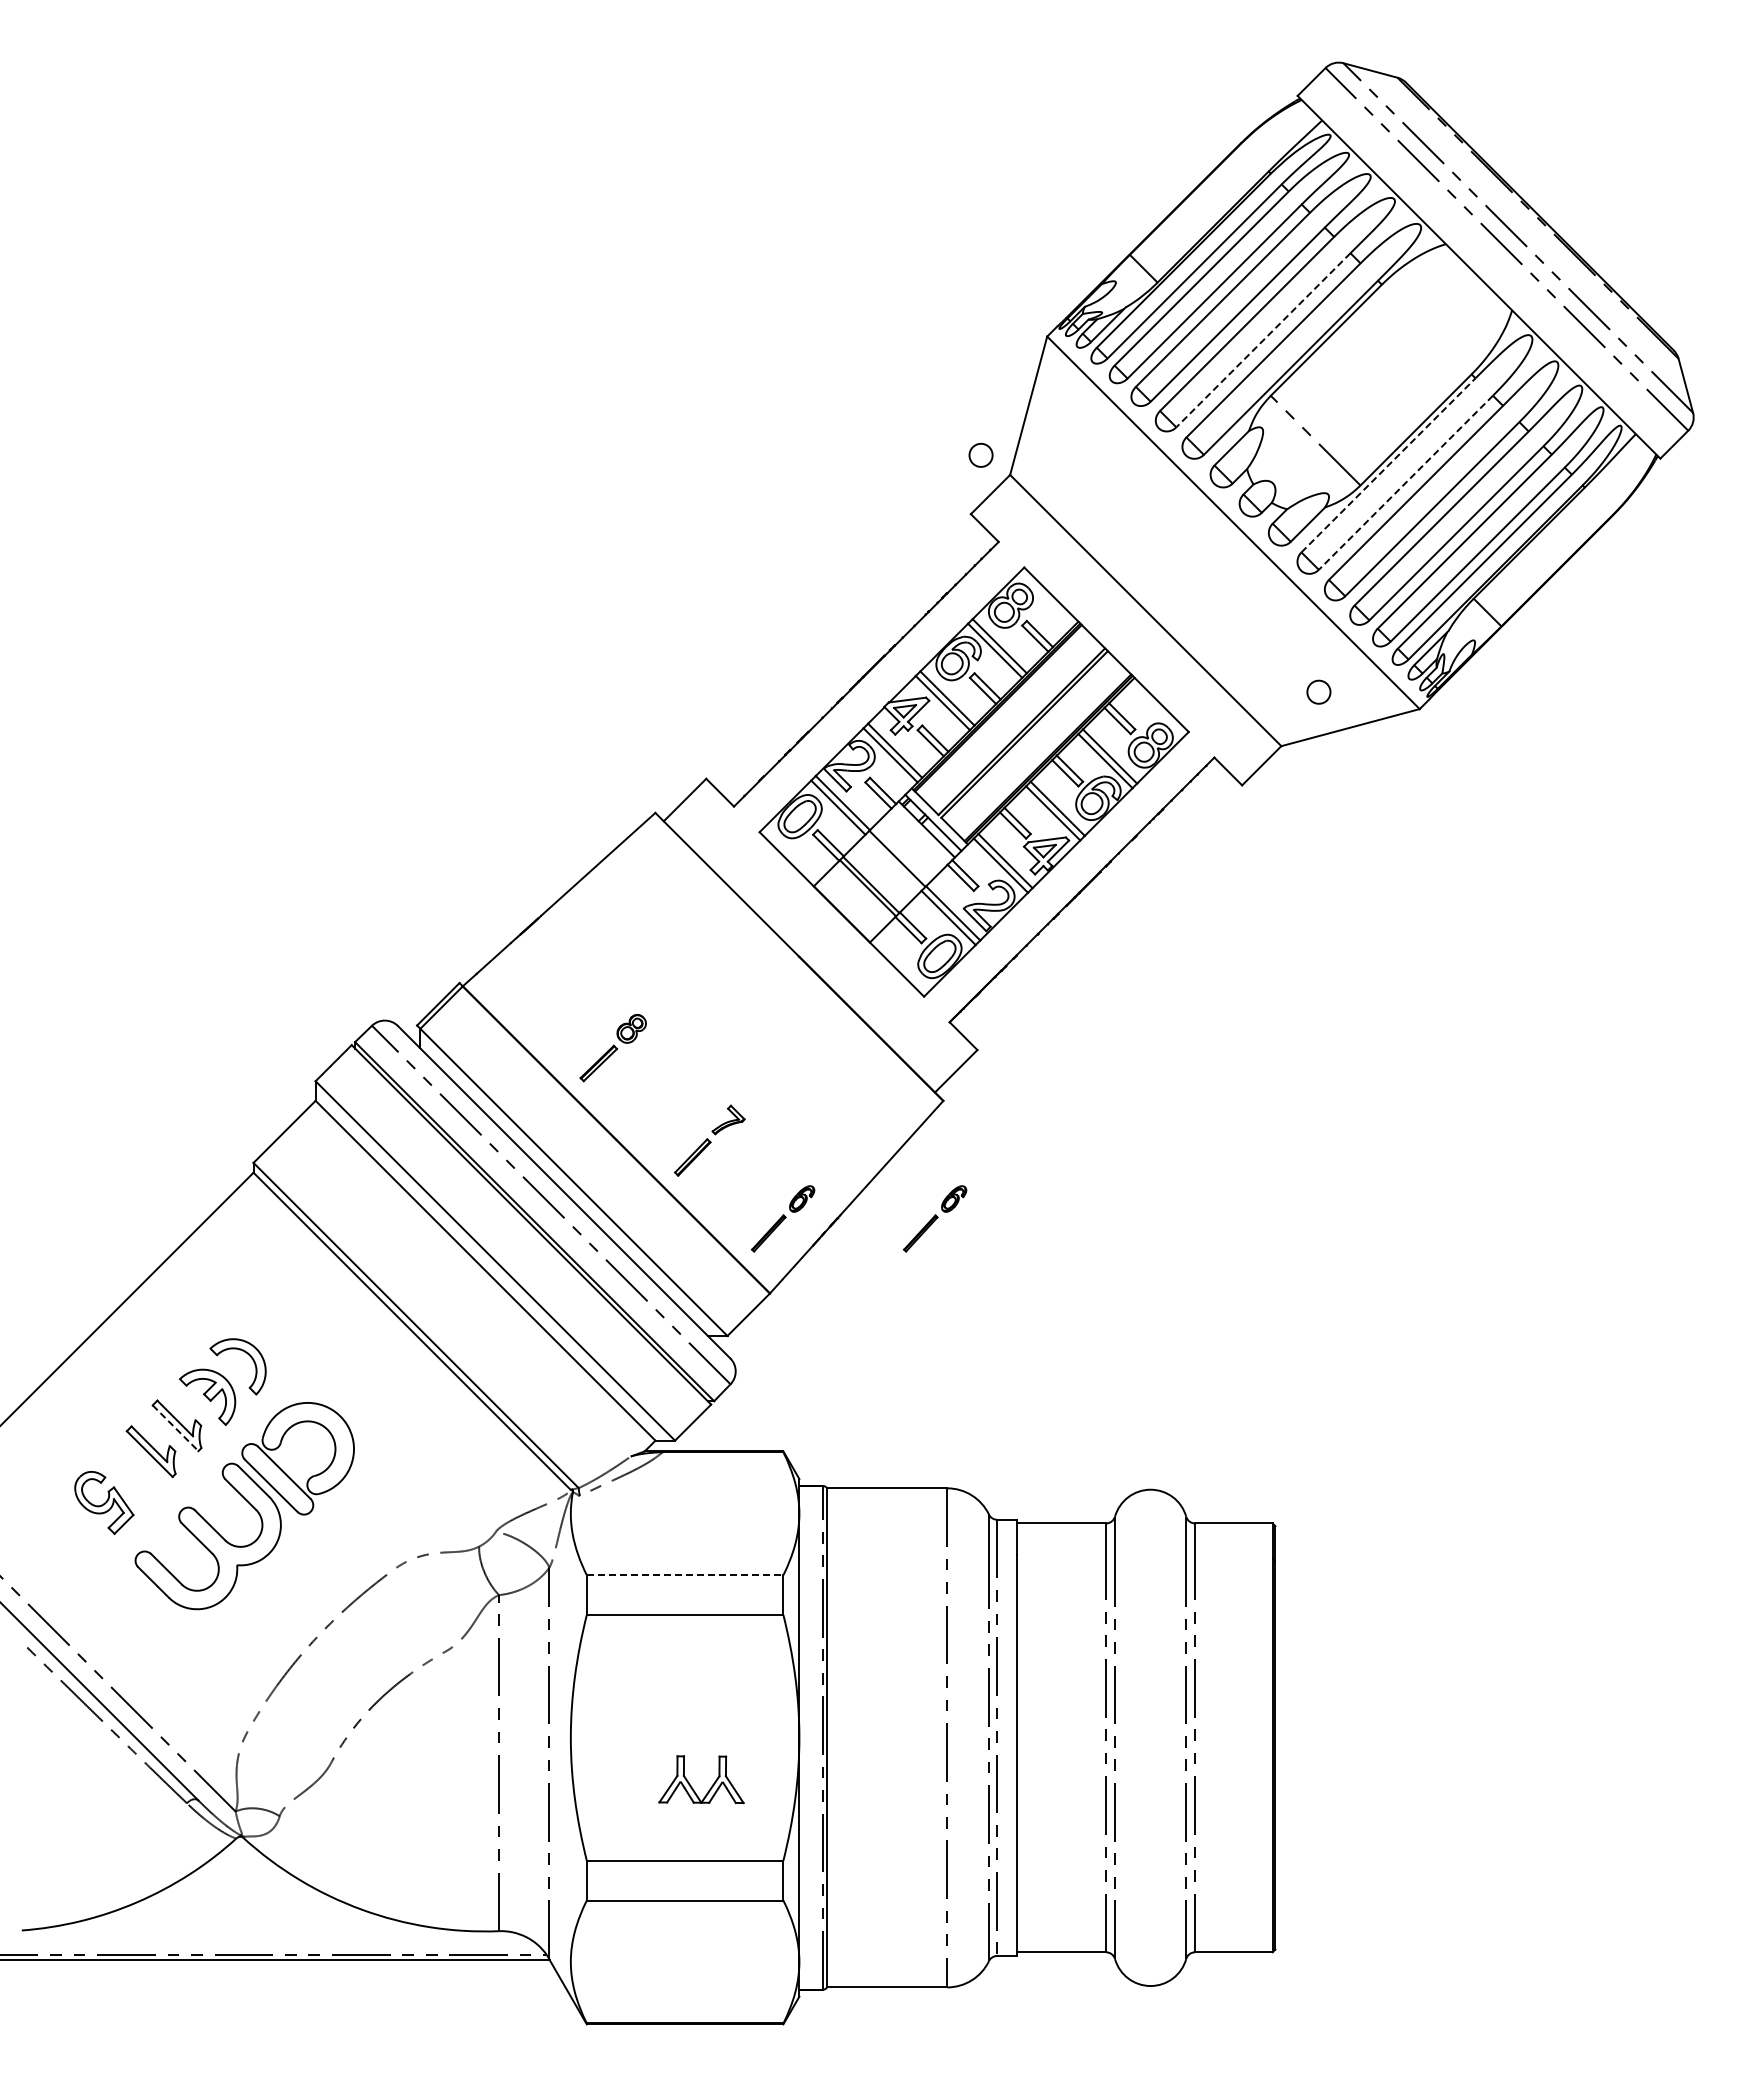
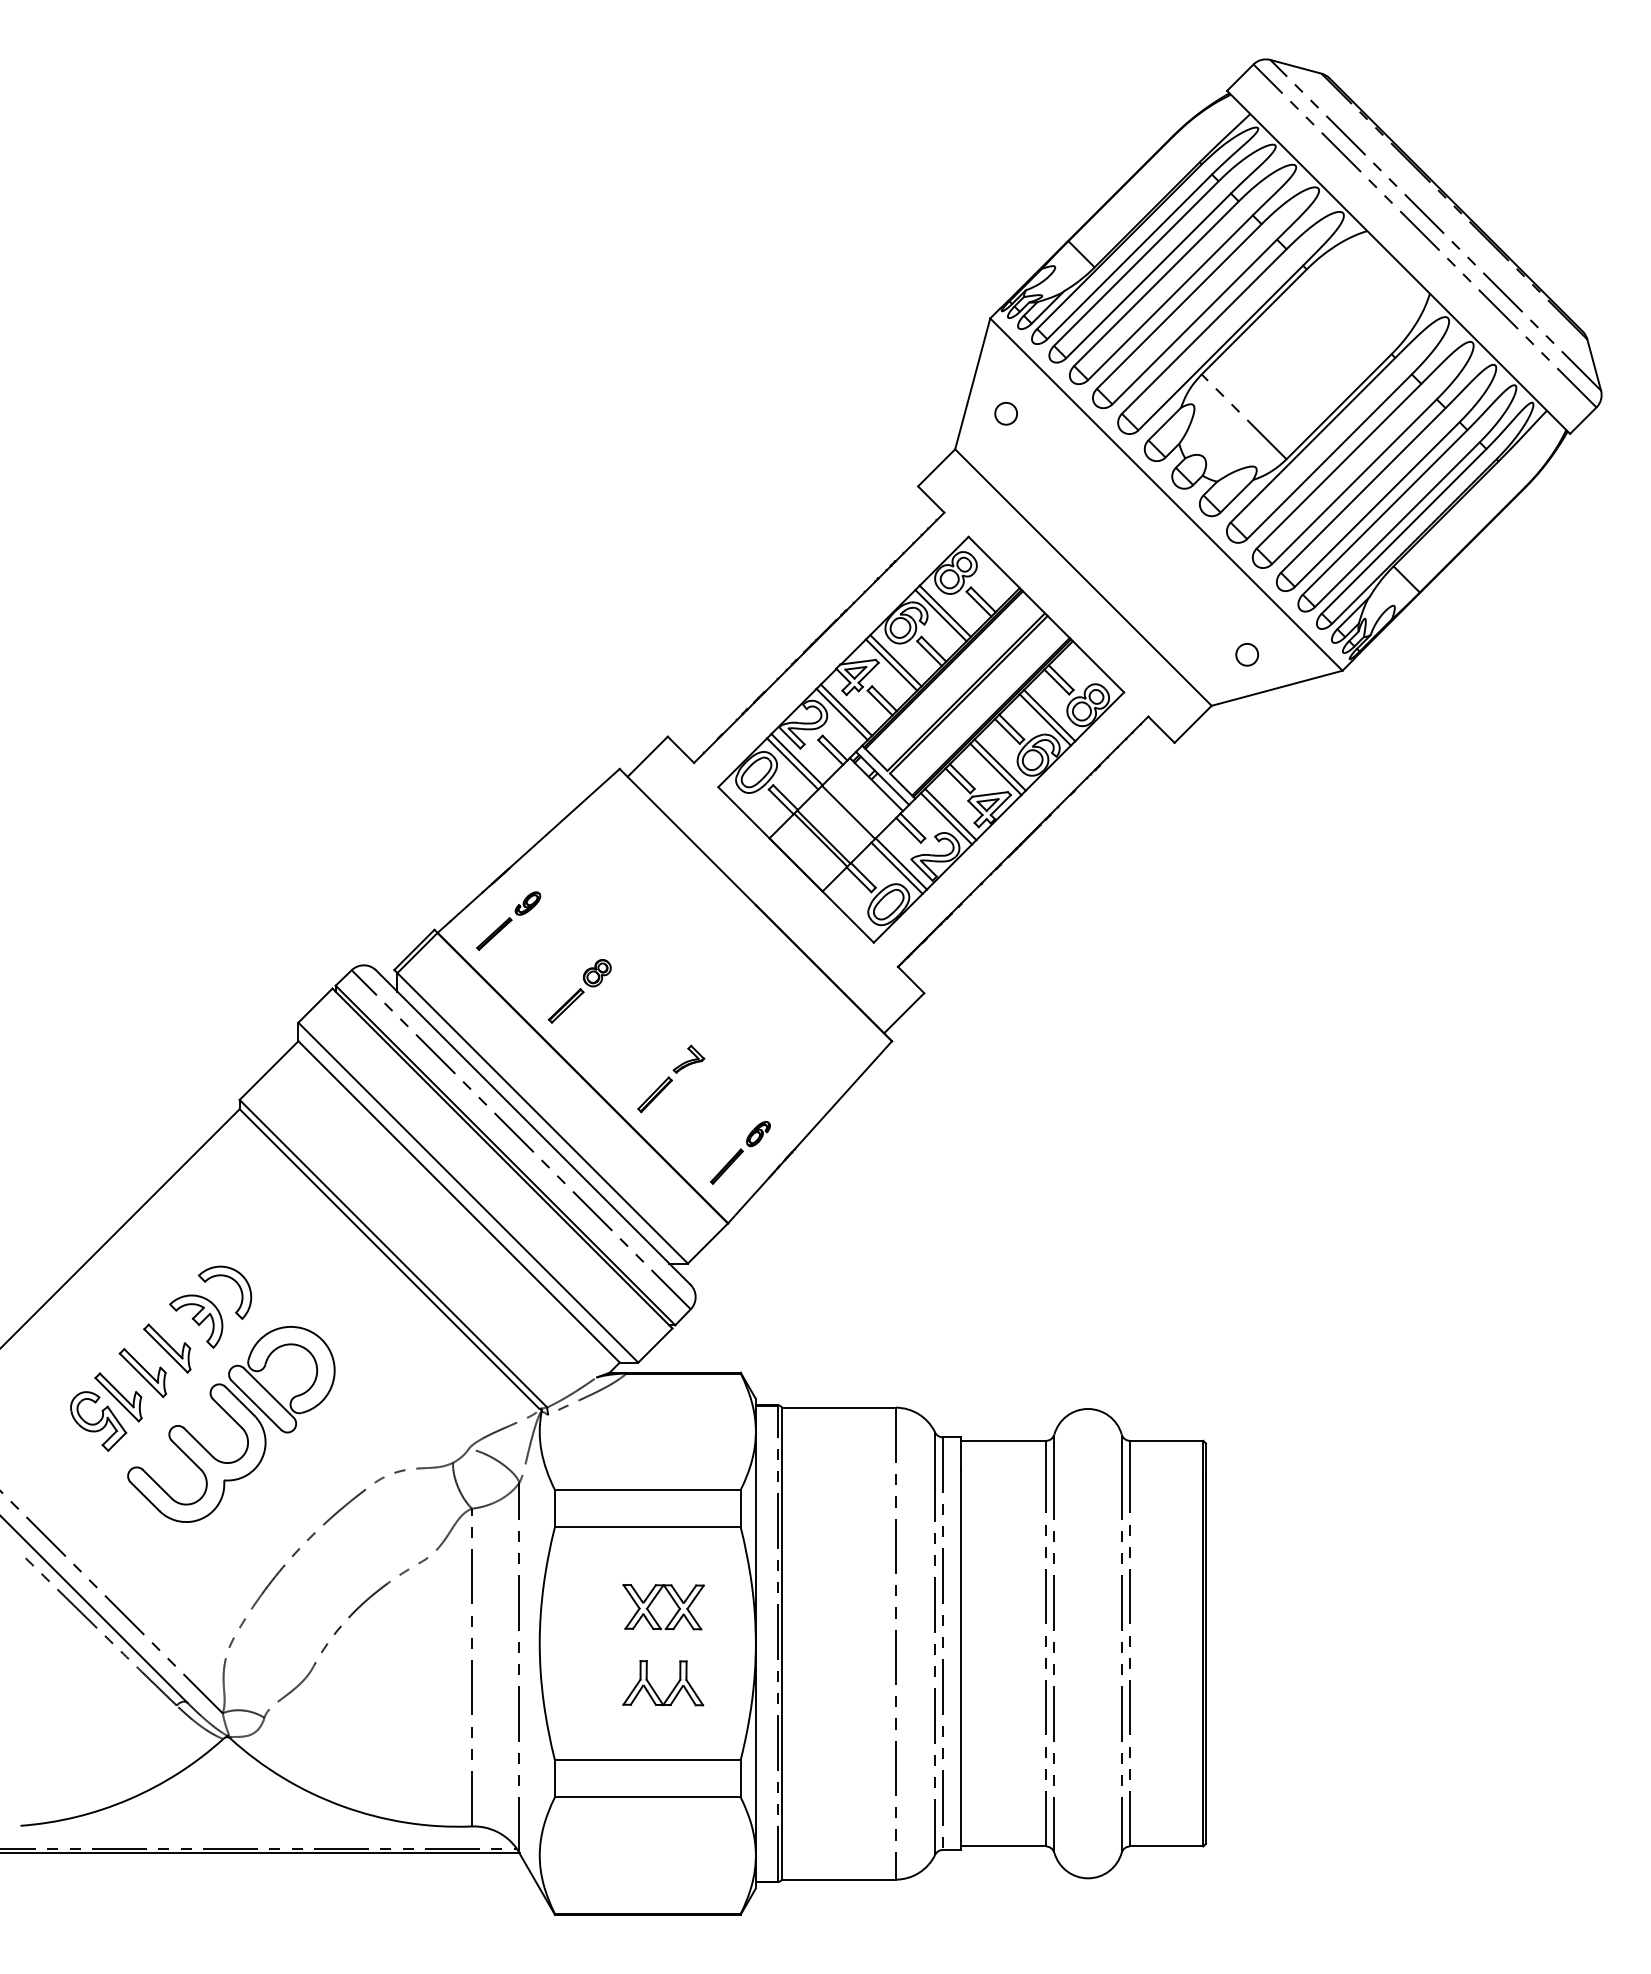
line: (1263, 340) -> (1194, 322), dashed -> solid
part: (980, 454) -> (1005, 412), moved
line: (1388, 465) -> (1313, 440), dashed -> solid
line: (1405, 483) -> (1329, 457), dashed -> solid
part: (537, 973) -> (508, 920), added
part: (935, 1218) -> (884, 1152), removed
line: (175, 1428) -> (165, 1351), dashed -> solid
part: (125, 1477) -> (118, 1397), added
line: (685, 1575) -> (648, 1490), dashed -> solid
part: (692, 1691) -> (654, 1599), added

